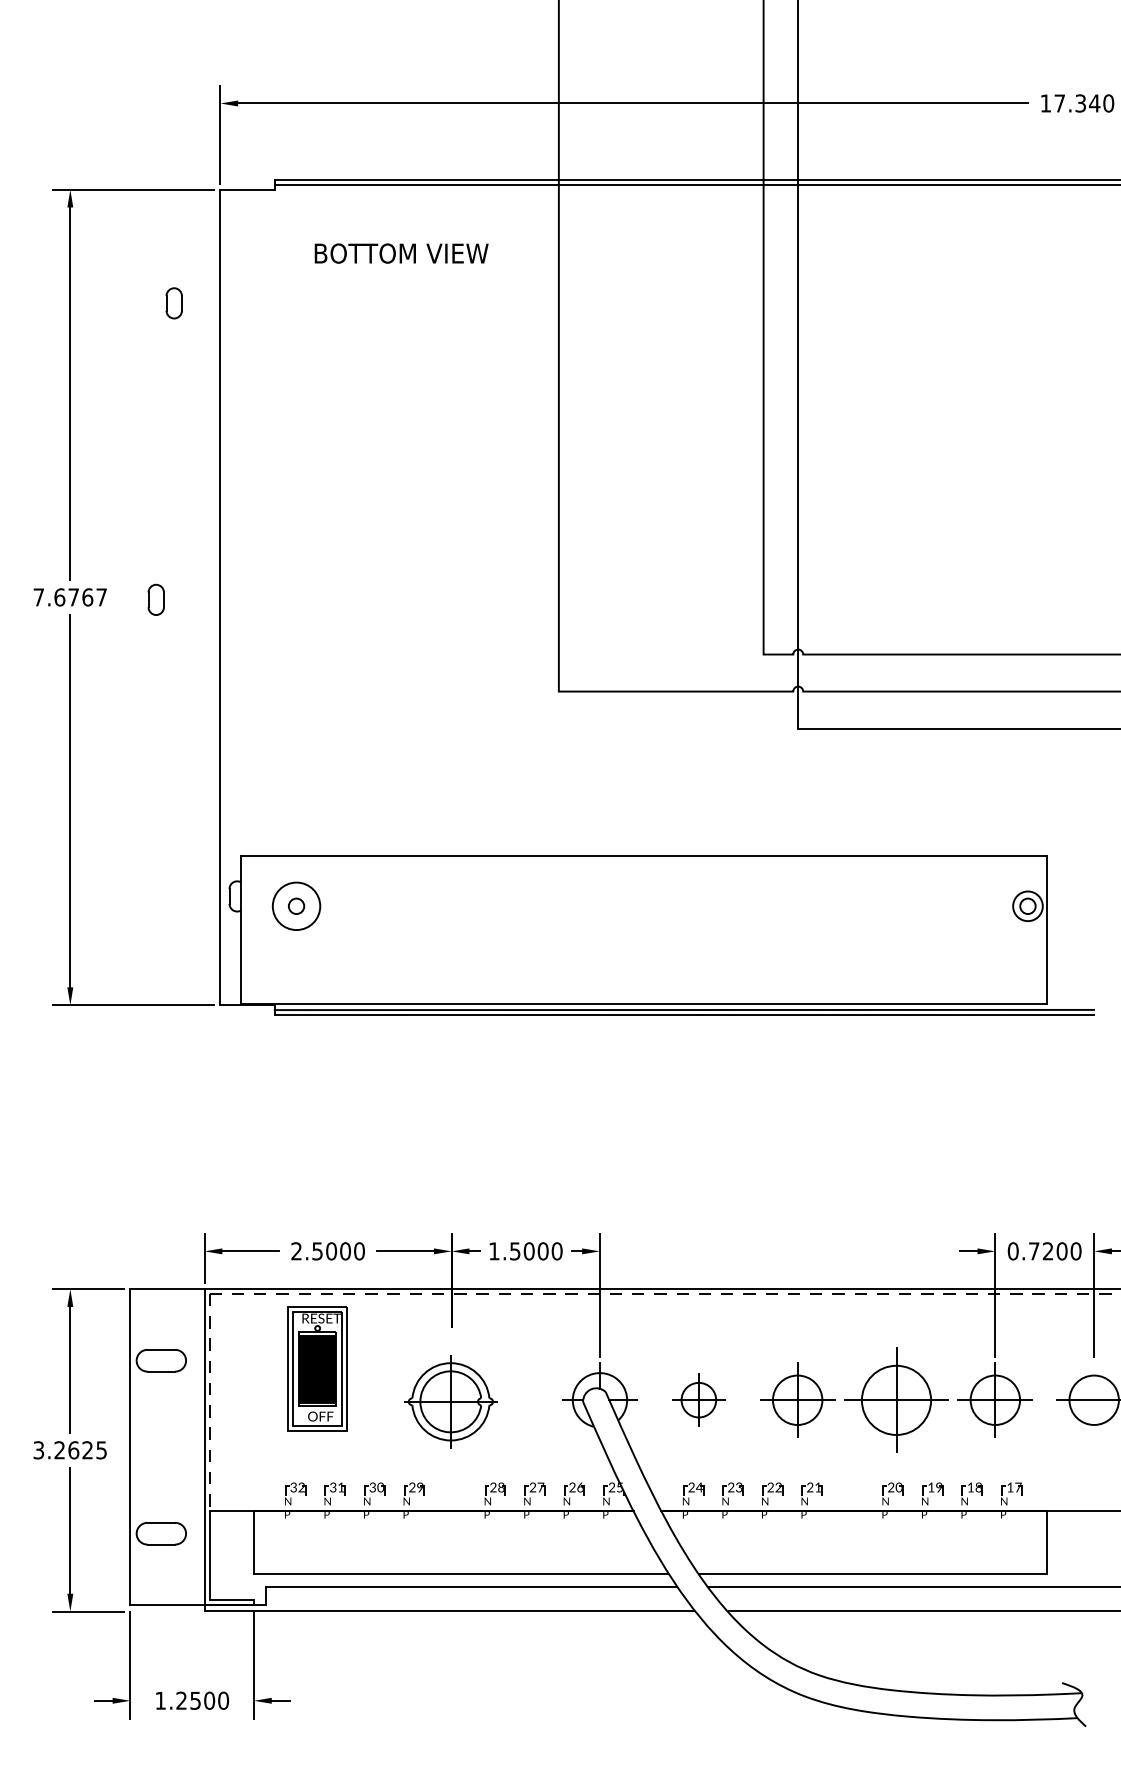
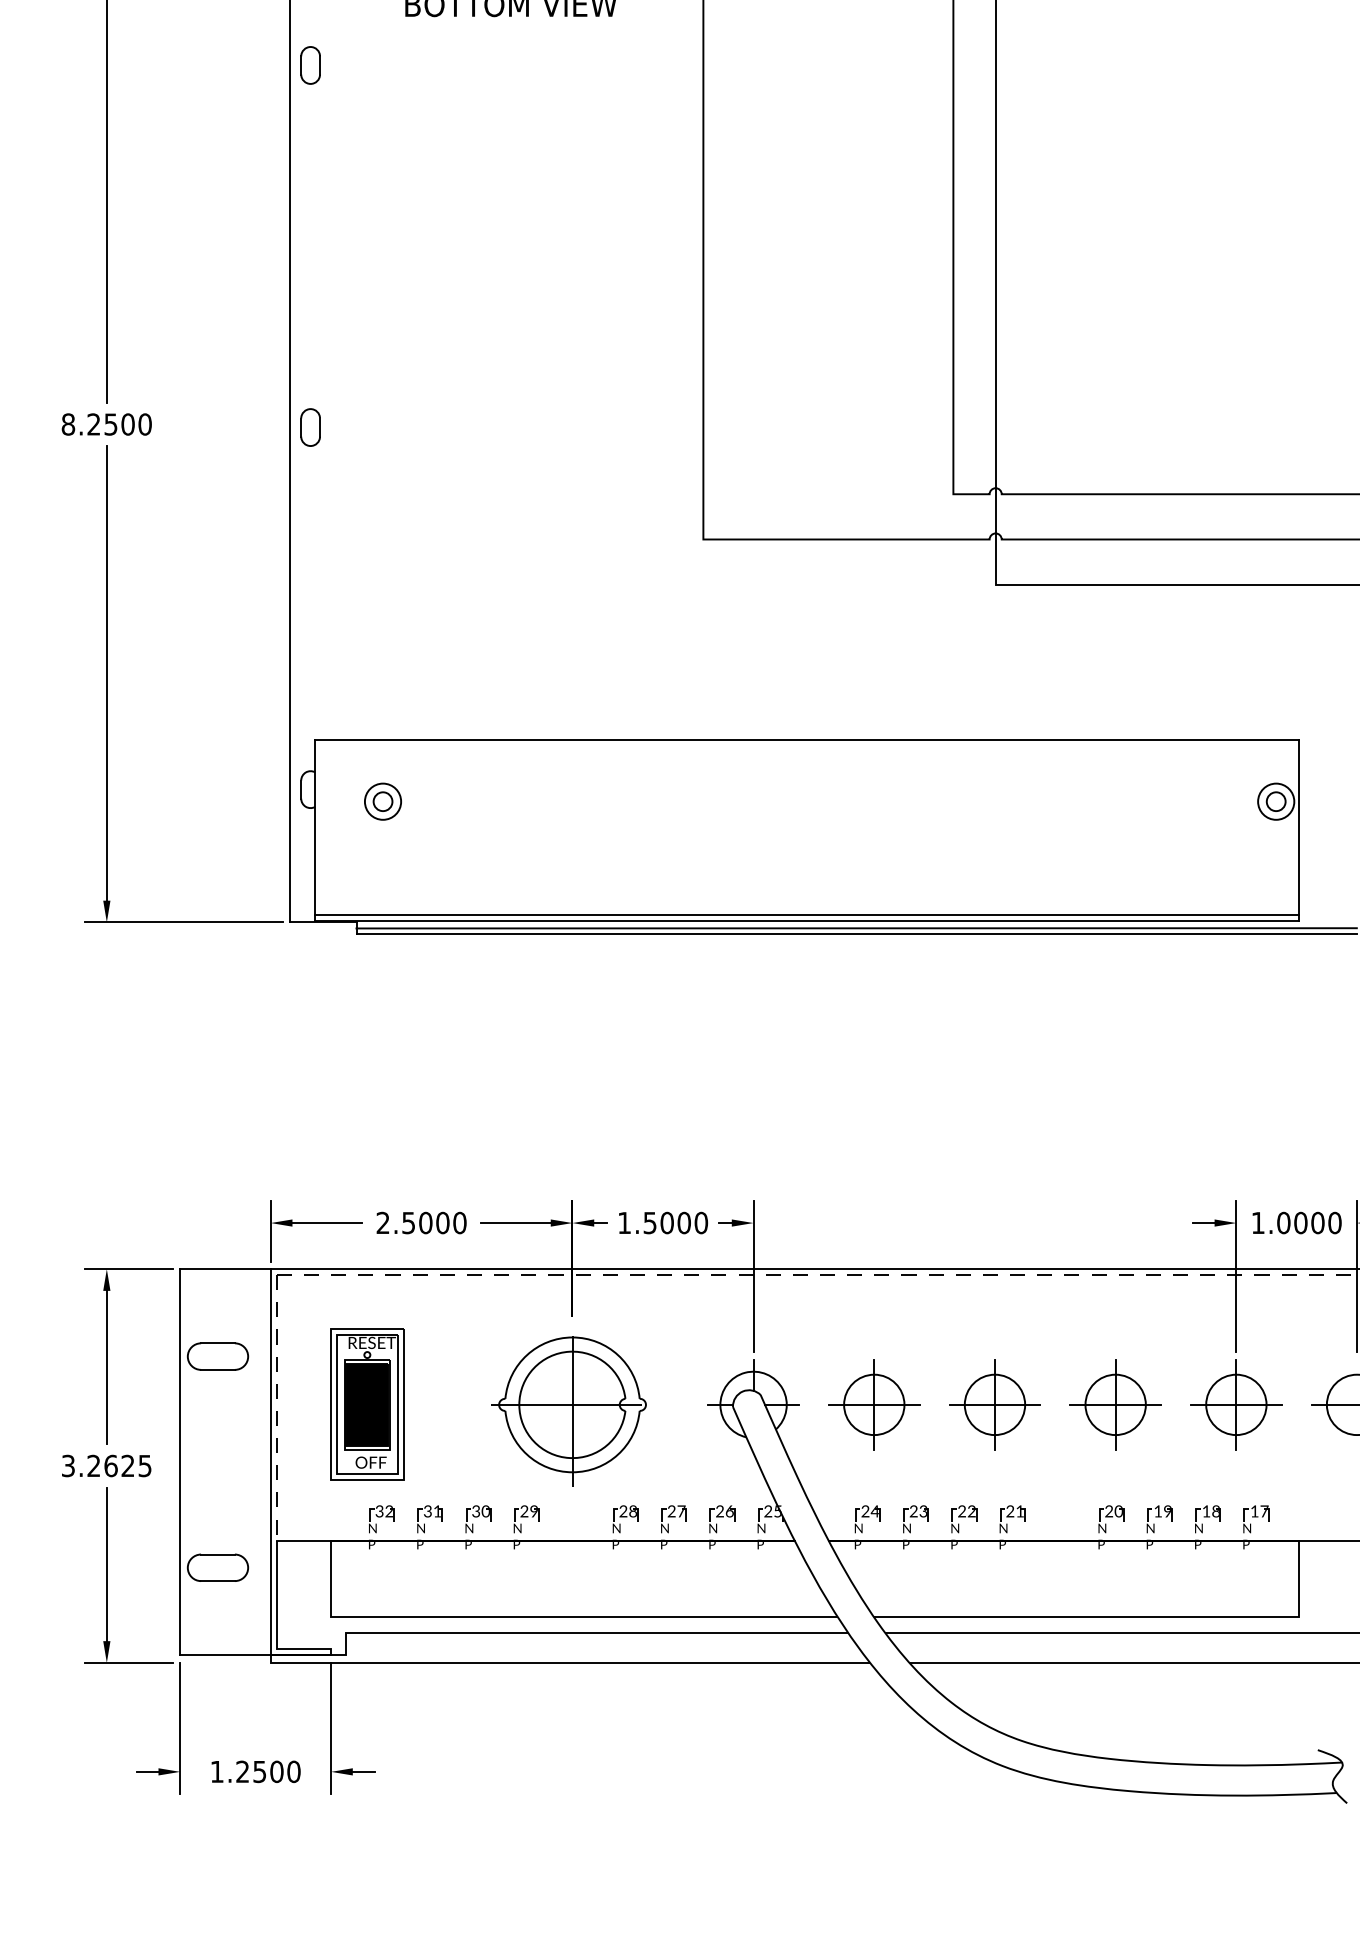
part: (173, 303) -> (309, 65), moved
text: (70, 597) -> (107, 424), 7.6767 -> 8.2500
part: (155, 599) -> (309, 427), moved
circle: (296, 906) -> (383, 801), size x0.62
line: (643, 998) -> (806, 914), added
text: (1030, 1251) -> (1279, 1223), 0.7200 -> 1.0000
part: (317, 1368) -> (367, 1403), moved
part: (698, 1399) -> (873, 1403), size x1.43
part: (896, 1399) -> (1115, 1403), size x0.71
part: (448, 1405) -> (568, 1411), size x1.43

